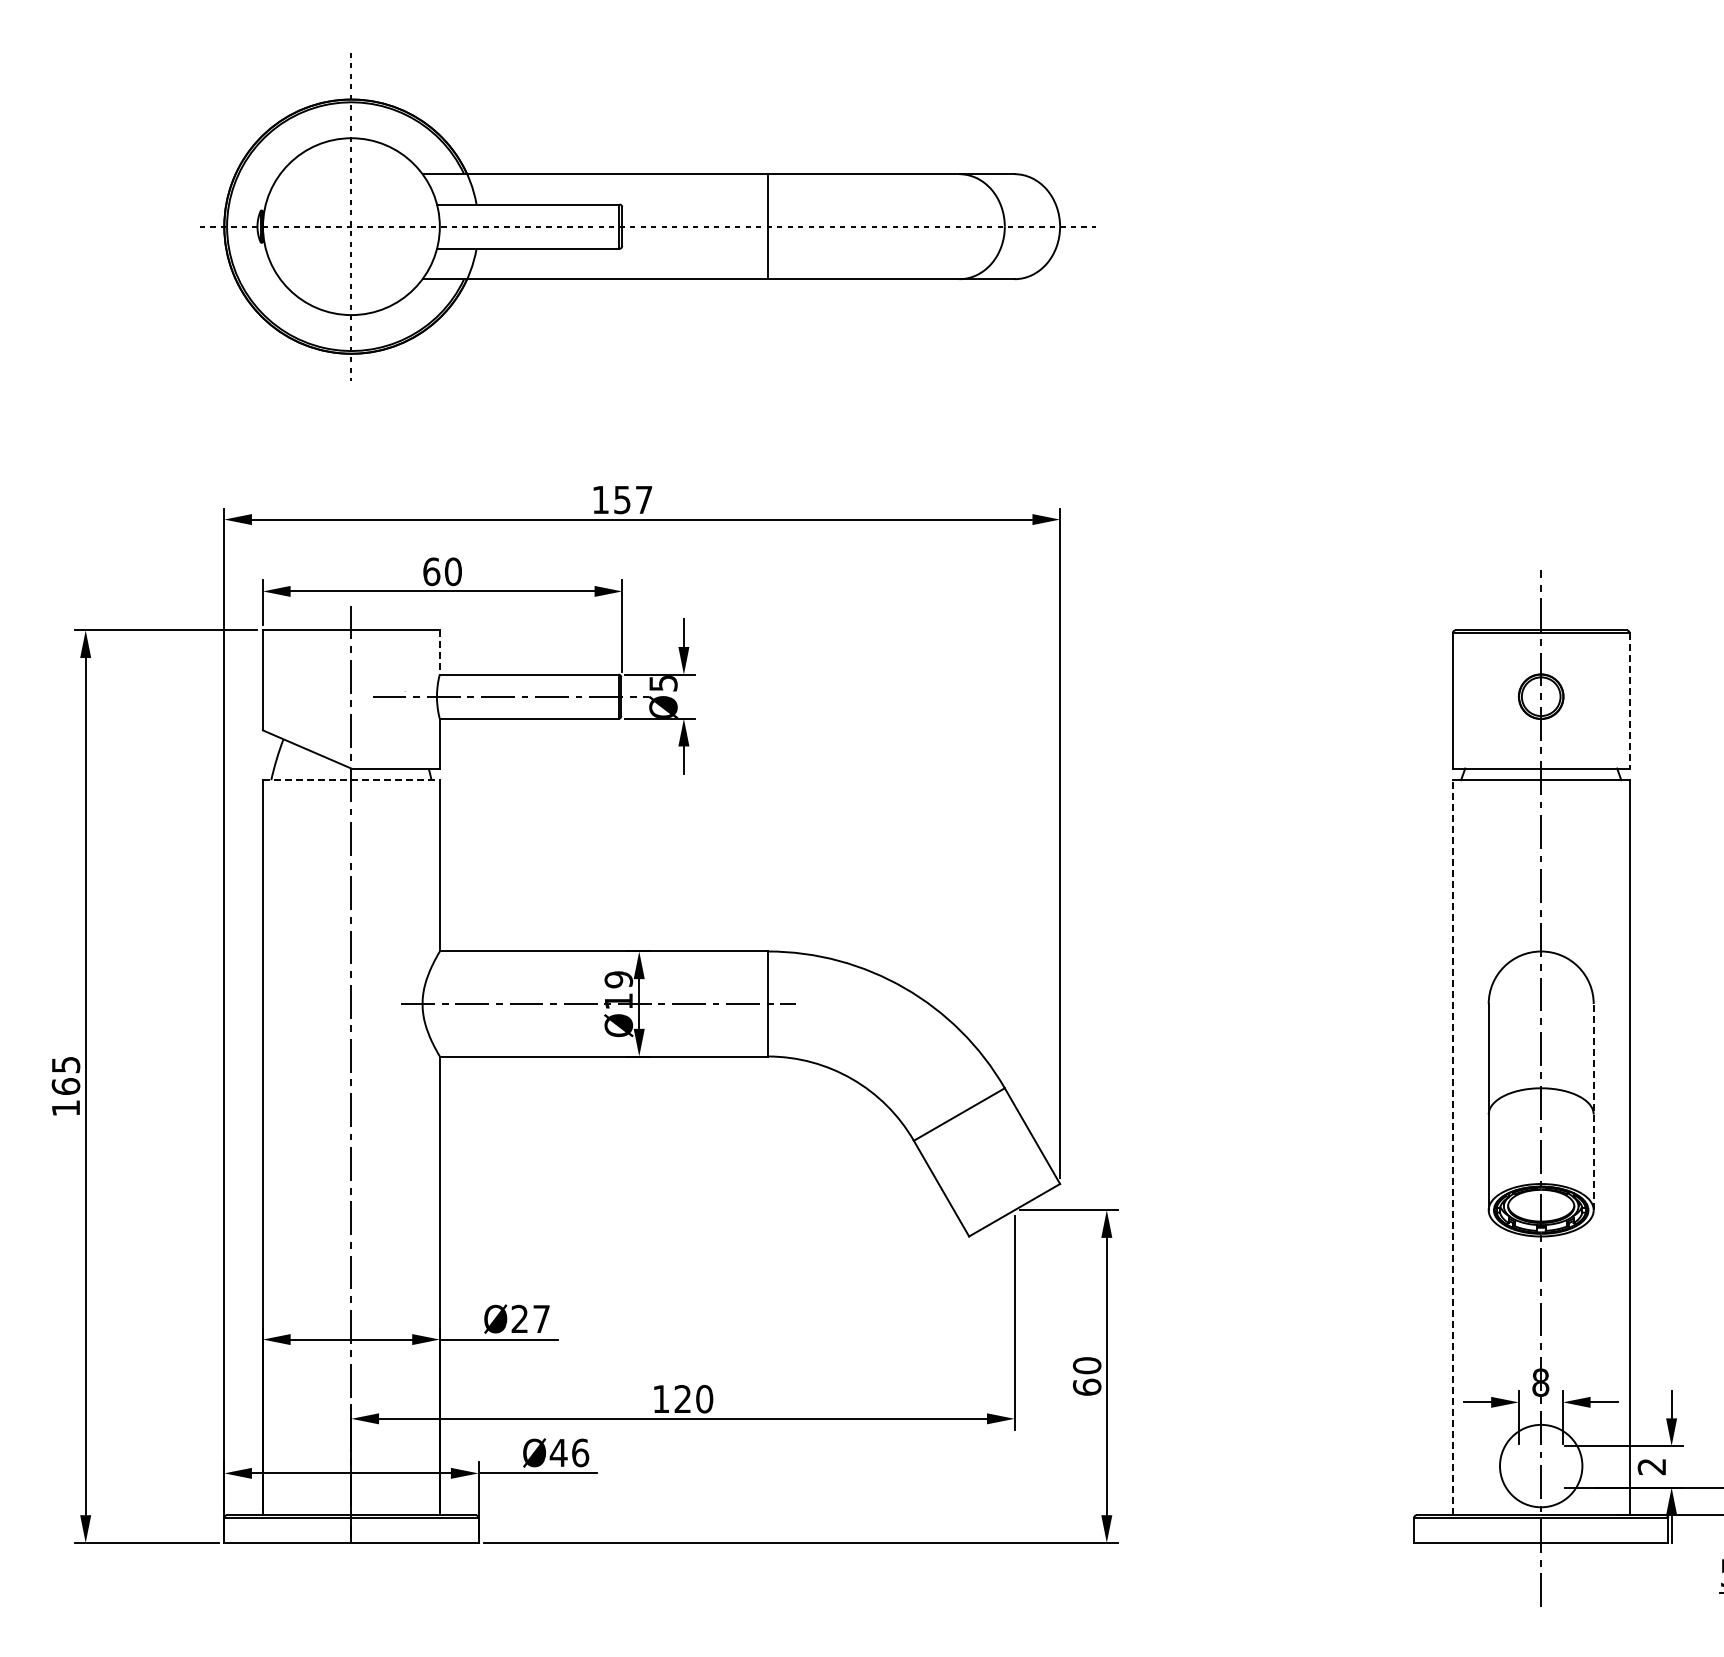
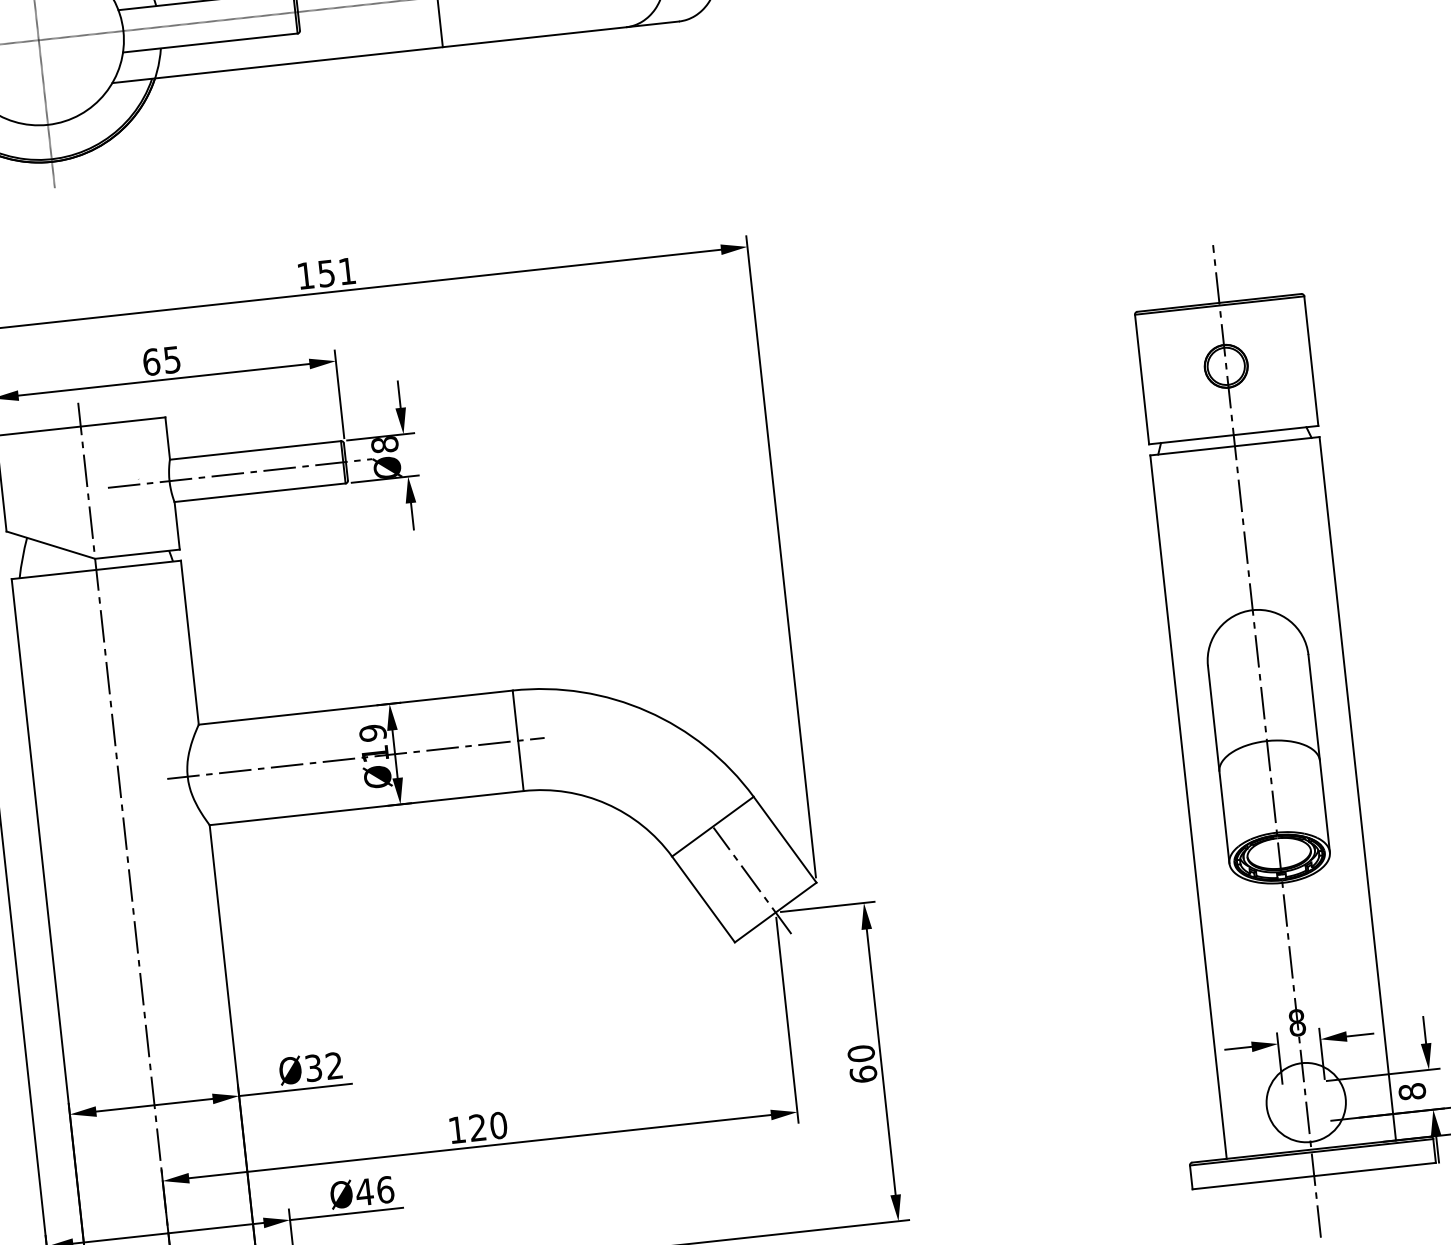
text: (644, 499) -> (347, 270), 157 -> 151
text: (452, 571) -> (171, 359), 60 -> 65
line: (439, 652) -> (167, 438), dashed -> solid
text: (663, 683) -> (384, 444), Ø5 -> Ø8
line: (1629, 700) -> (1311, 360), dashed -> solid
line: (351, 780) -> (96, 570), dashed -> solid
line: (1593, 1106) -> (1318, 753), dashed -> solid
line: (1452, 1147) -> (1188, 806), dashed -> solid
line: (993, 1174) -> (751, 880), added
text: (530, 1318) -> (323, 1066), Ø27 -> Ø32
text: (1651, 1466) -> (1411, 1091), 2 -> 8

